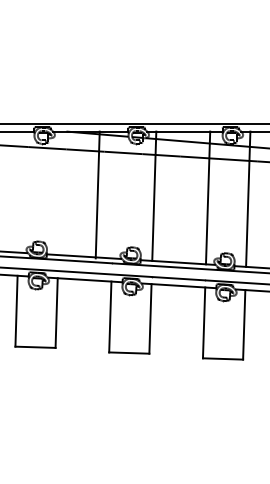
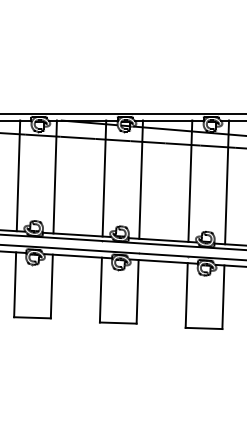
line: (20, 191) -> (18, 175), added
line: (59, 192) -> (54, 176), added
line: (97, 194) -> (104, 178), moved

